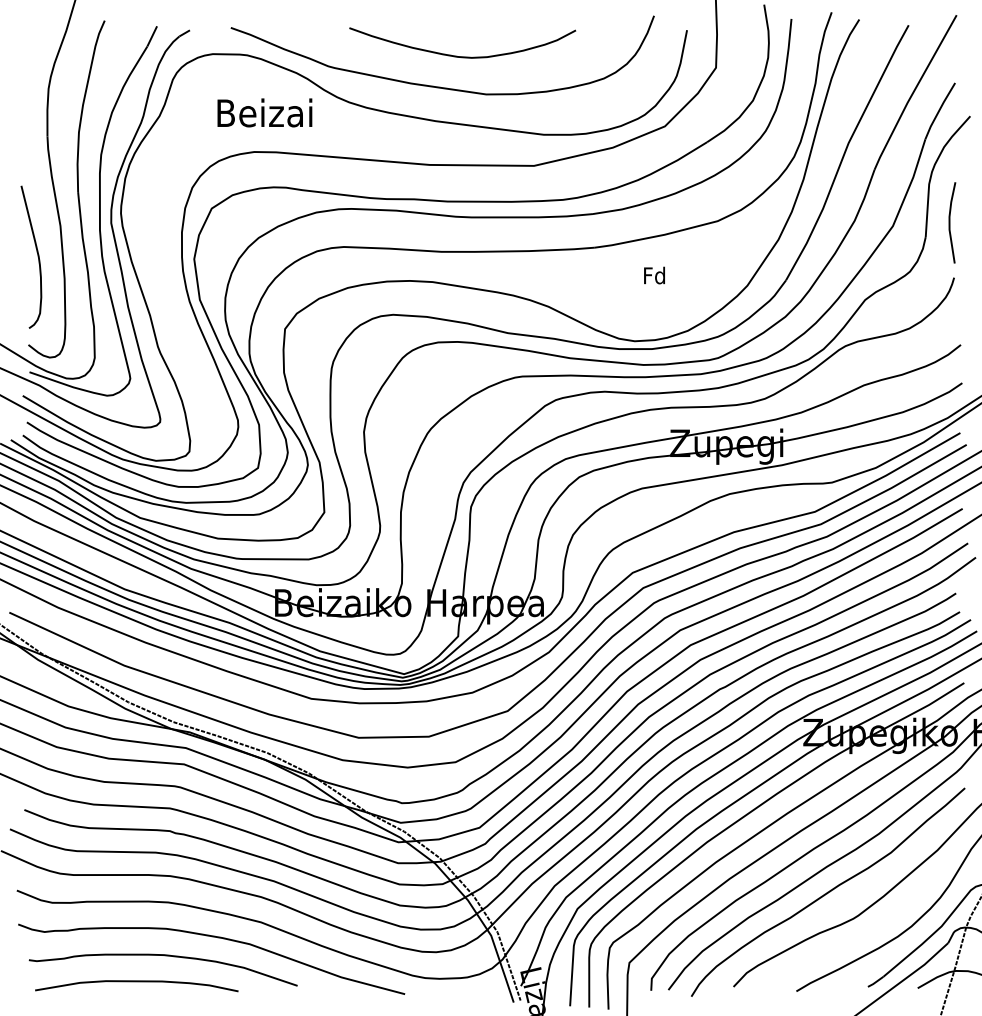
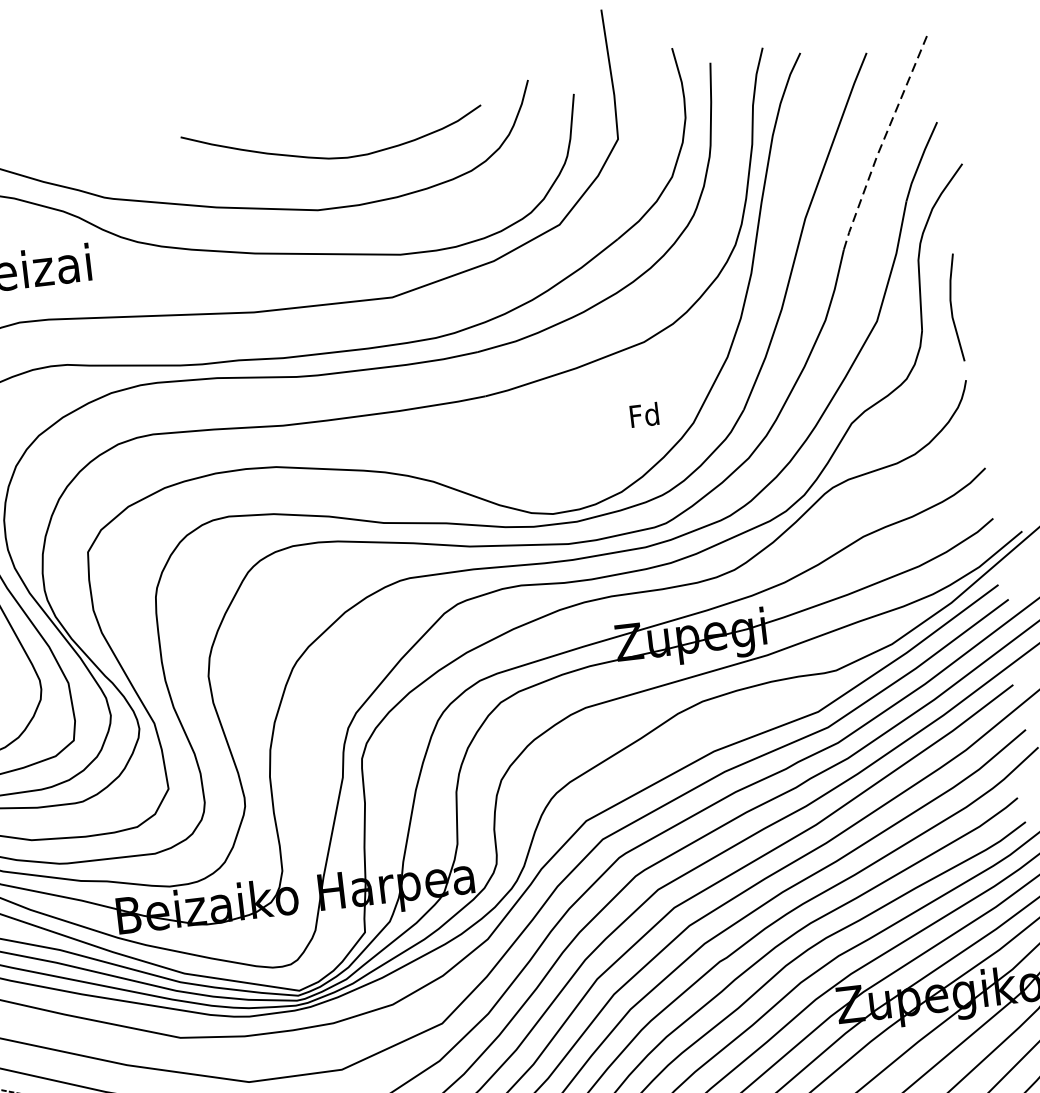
curve: (462, 56) -> (334, 157), moved
line: (913, 92) -> (883, 141), solid -> dashed
text: (654, 275) -> (644, 414), moved

